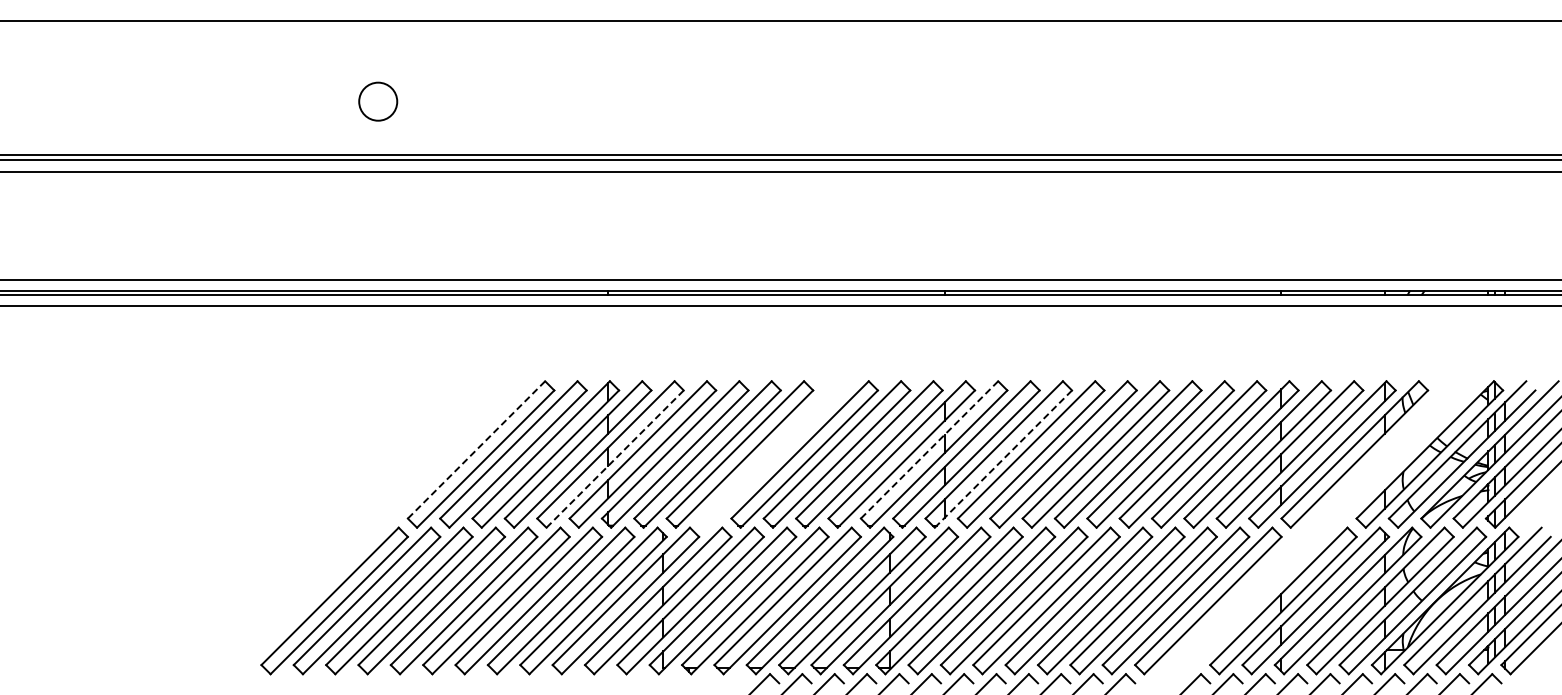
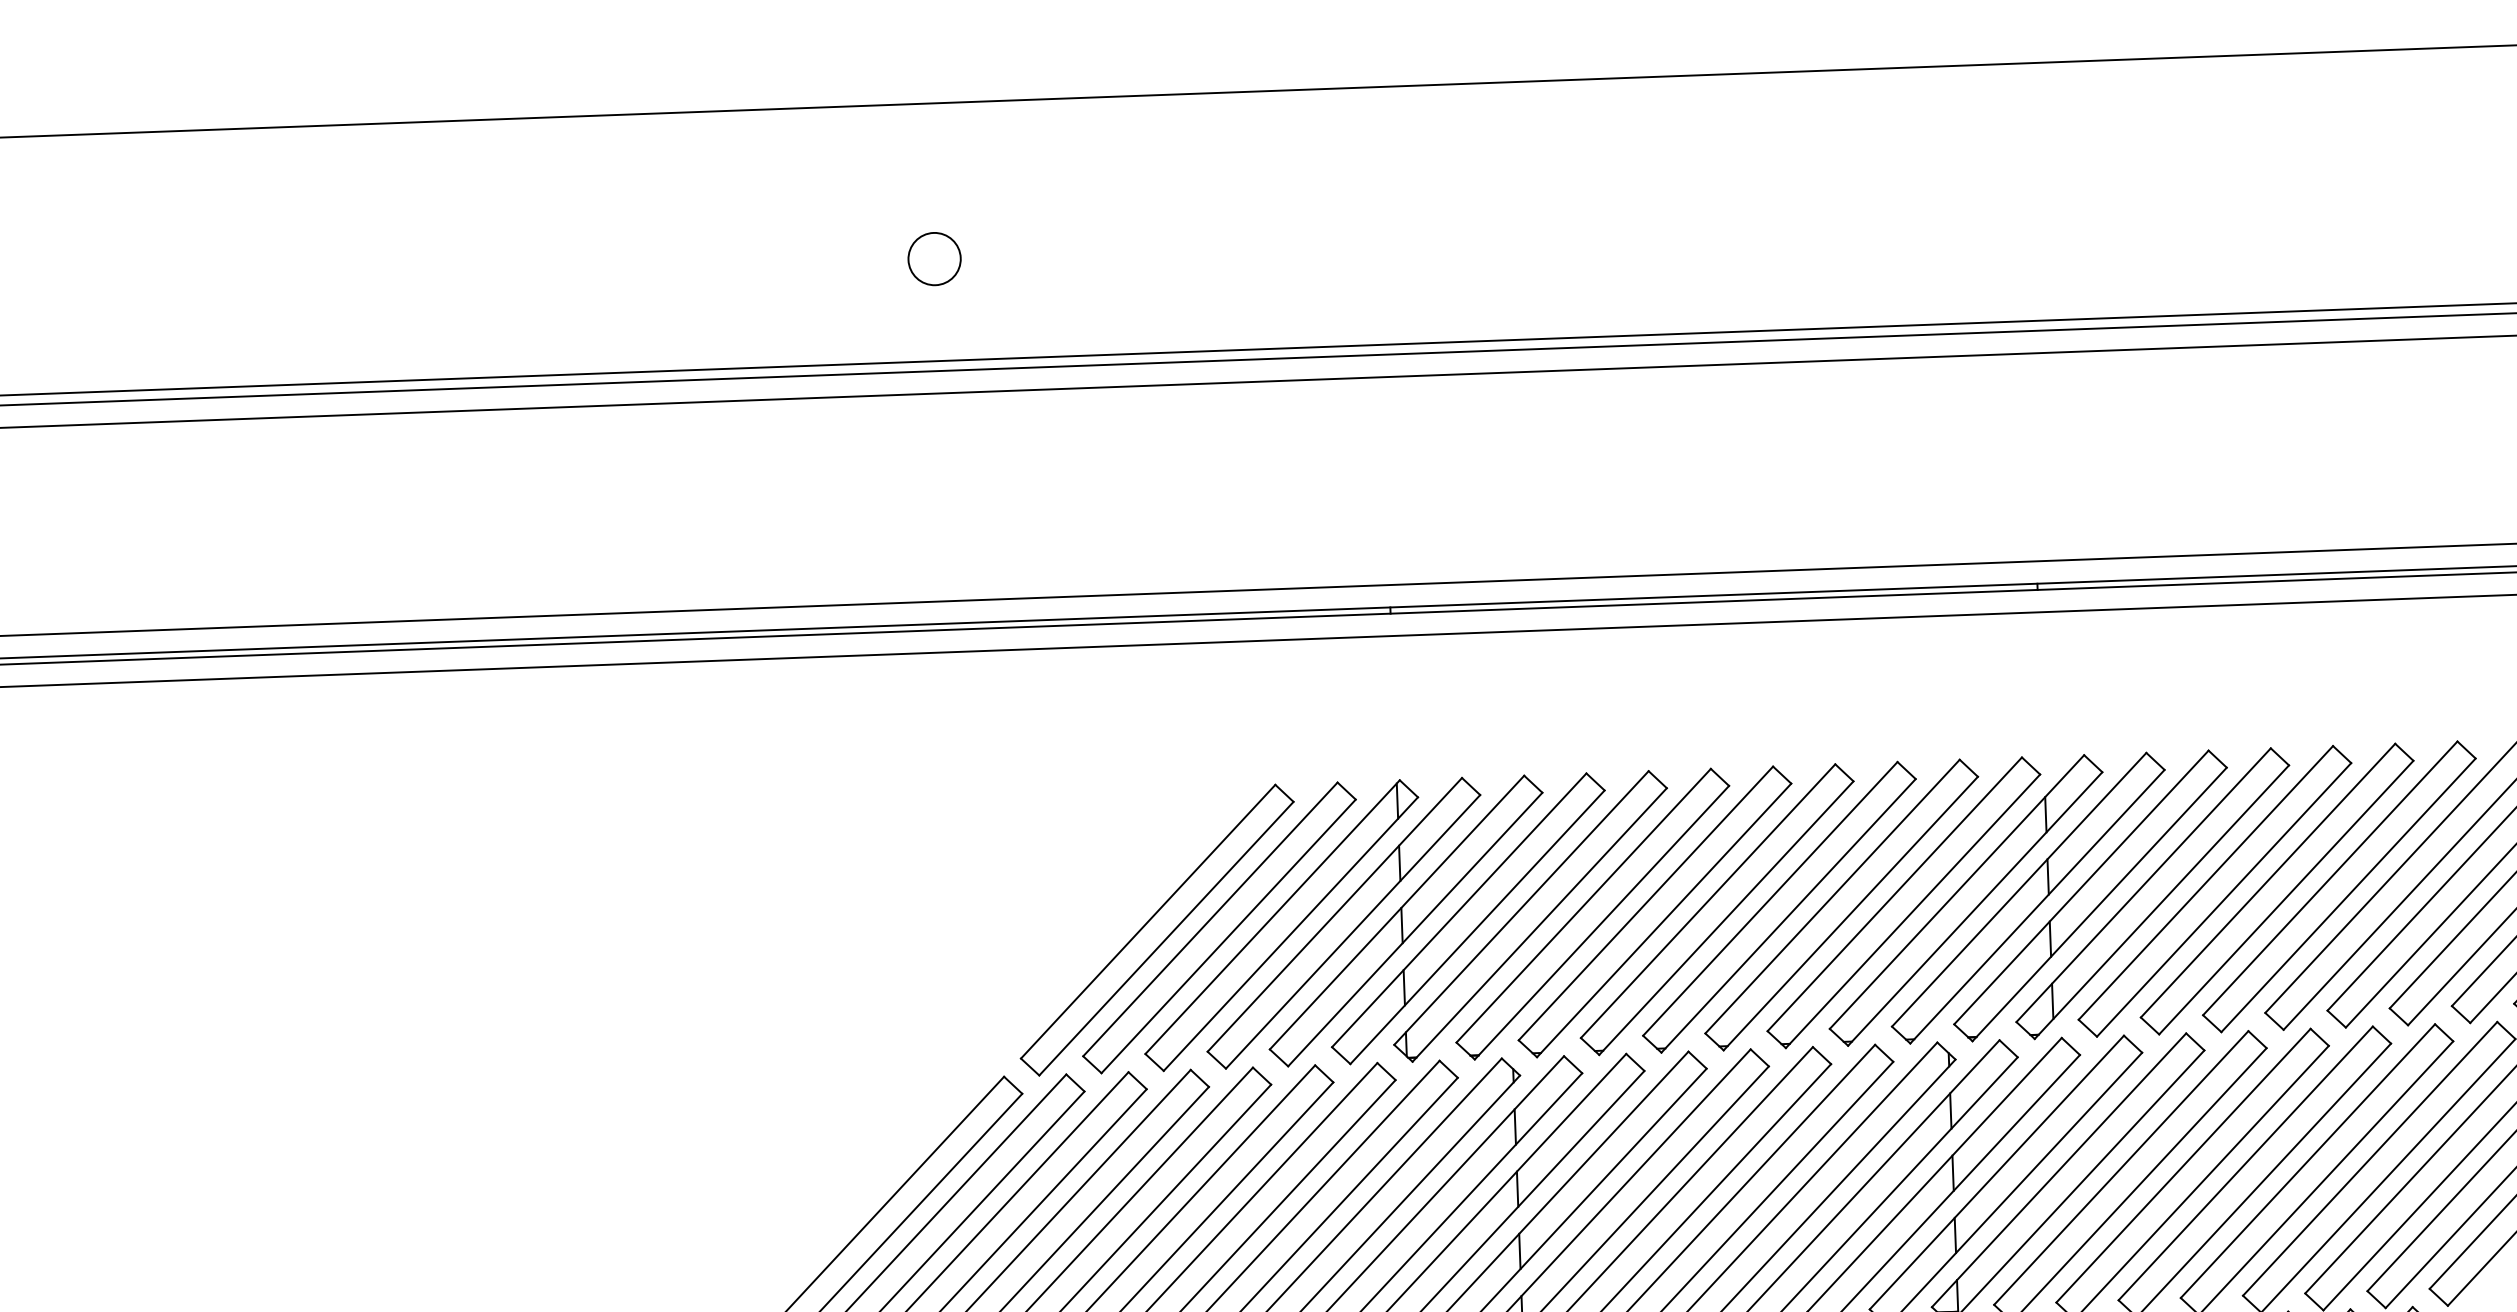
circle: (377, 101) -> (933, 258), size x0.71
line: (476, 450) -> (1148, 922), dashed -> solid
line: (929, 450) -> (2019, 890), dashed -> solid
part: (771, 454) -> (1715, 909), added
line: (615, 458) -> (1415, 928), dashed -> solid
line: (1003, 458) -> (2161, 901), dashed -> solid

